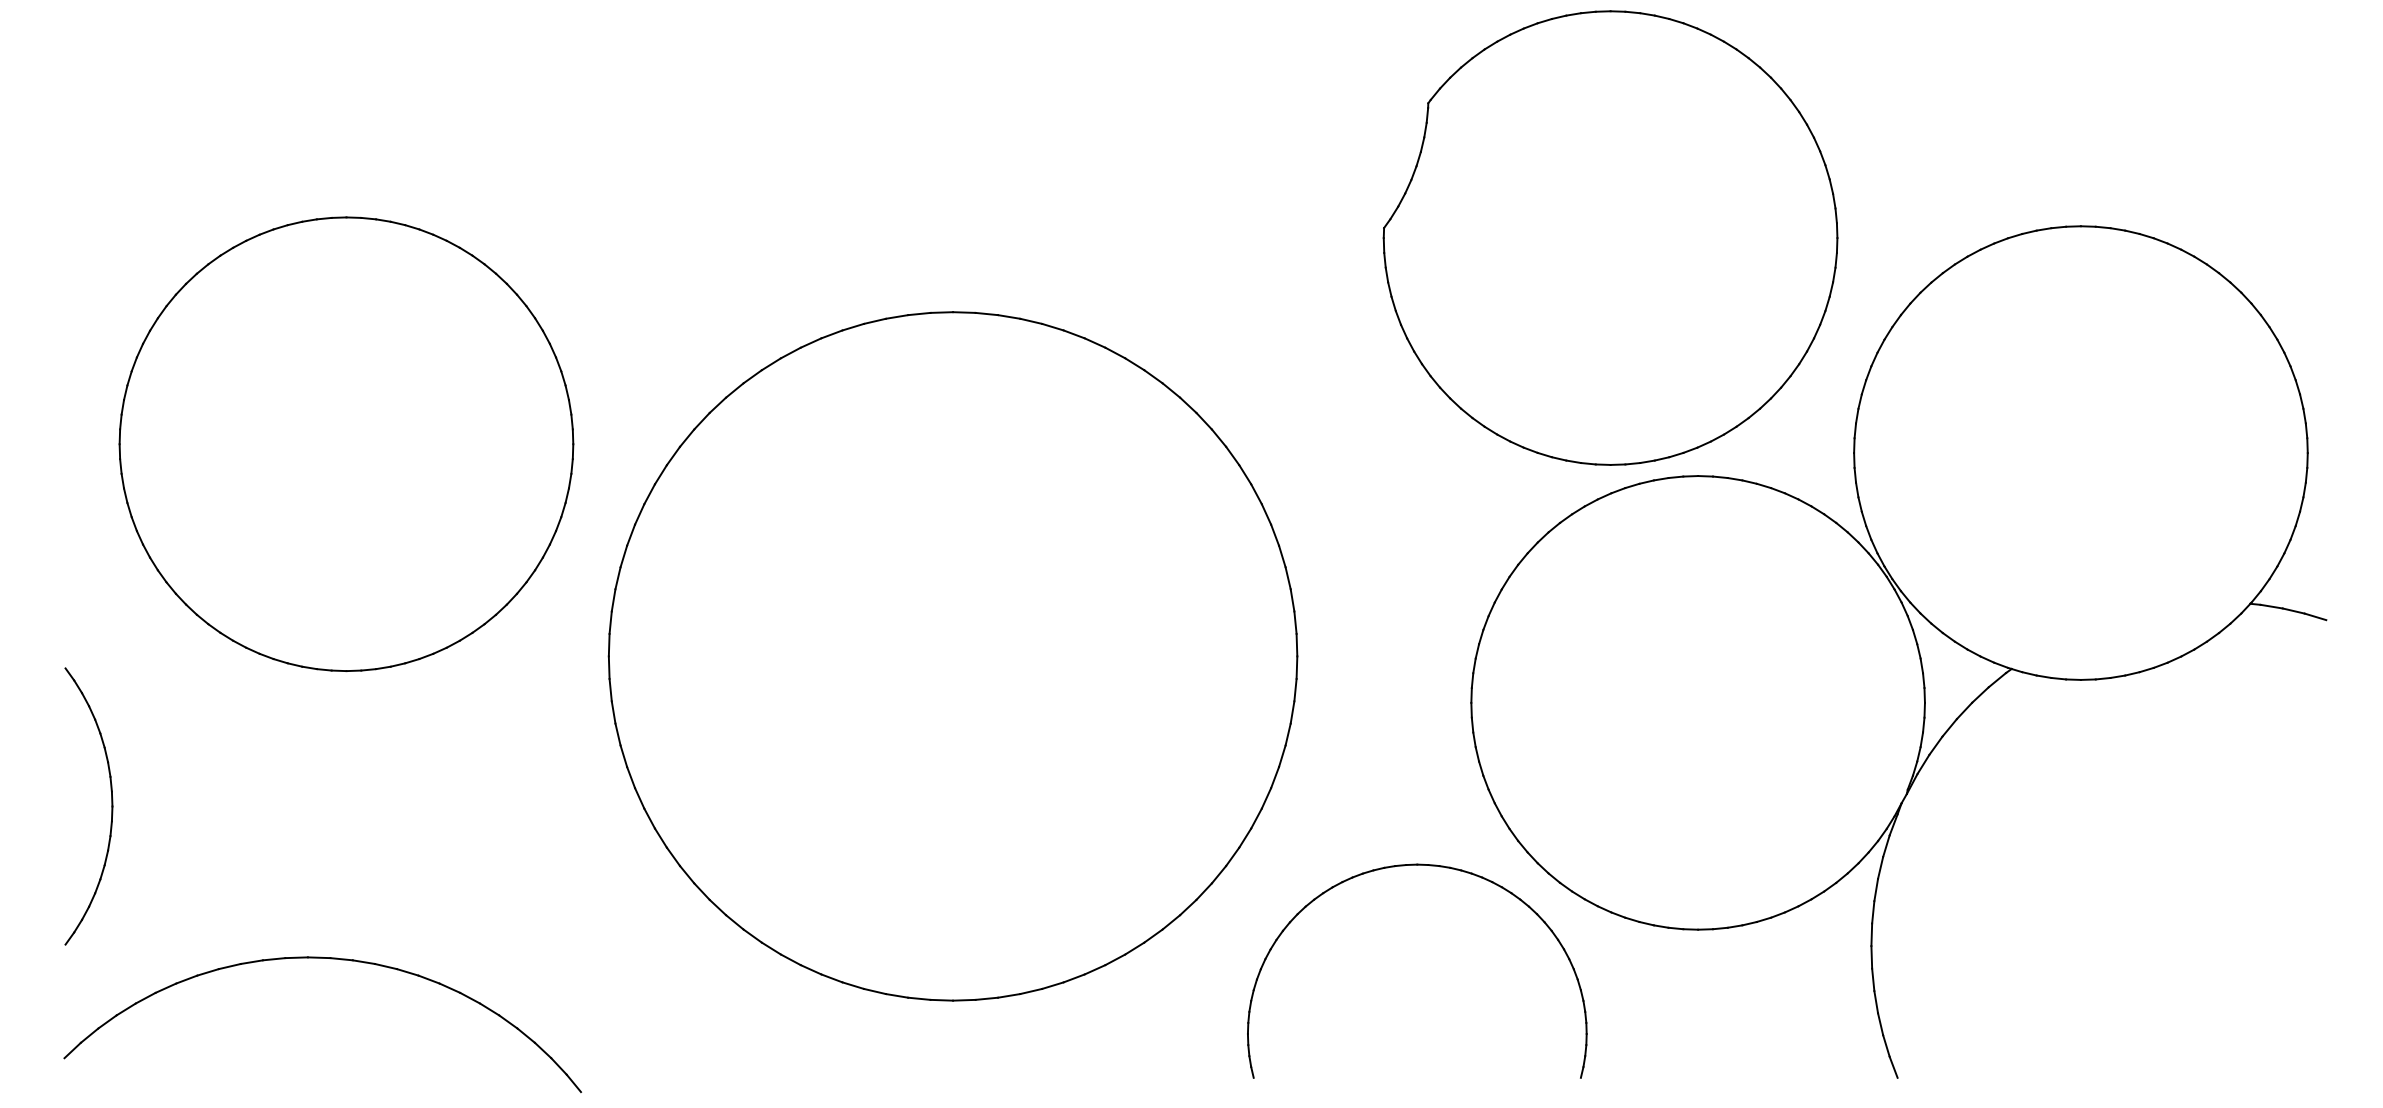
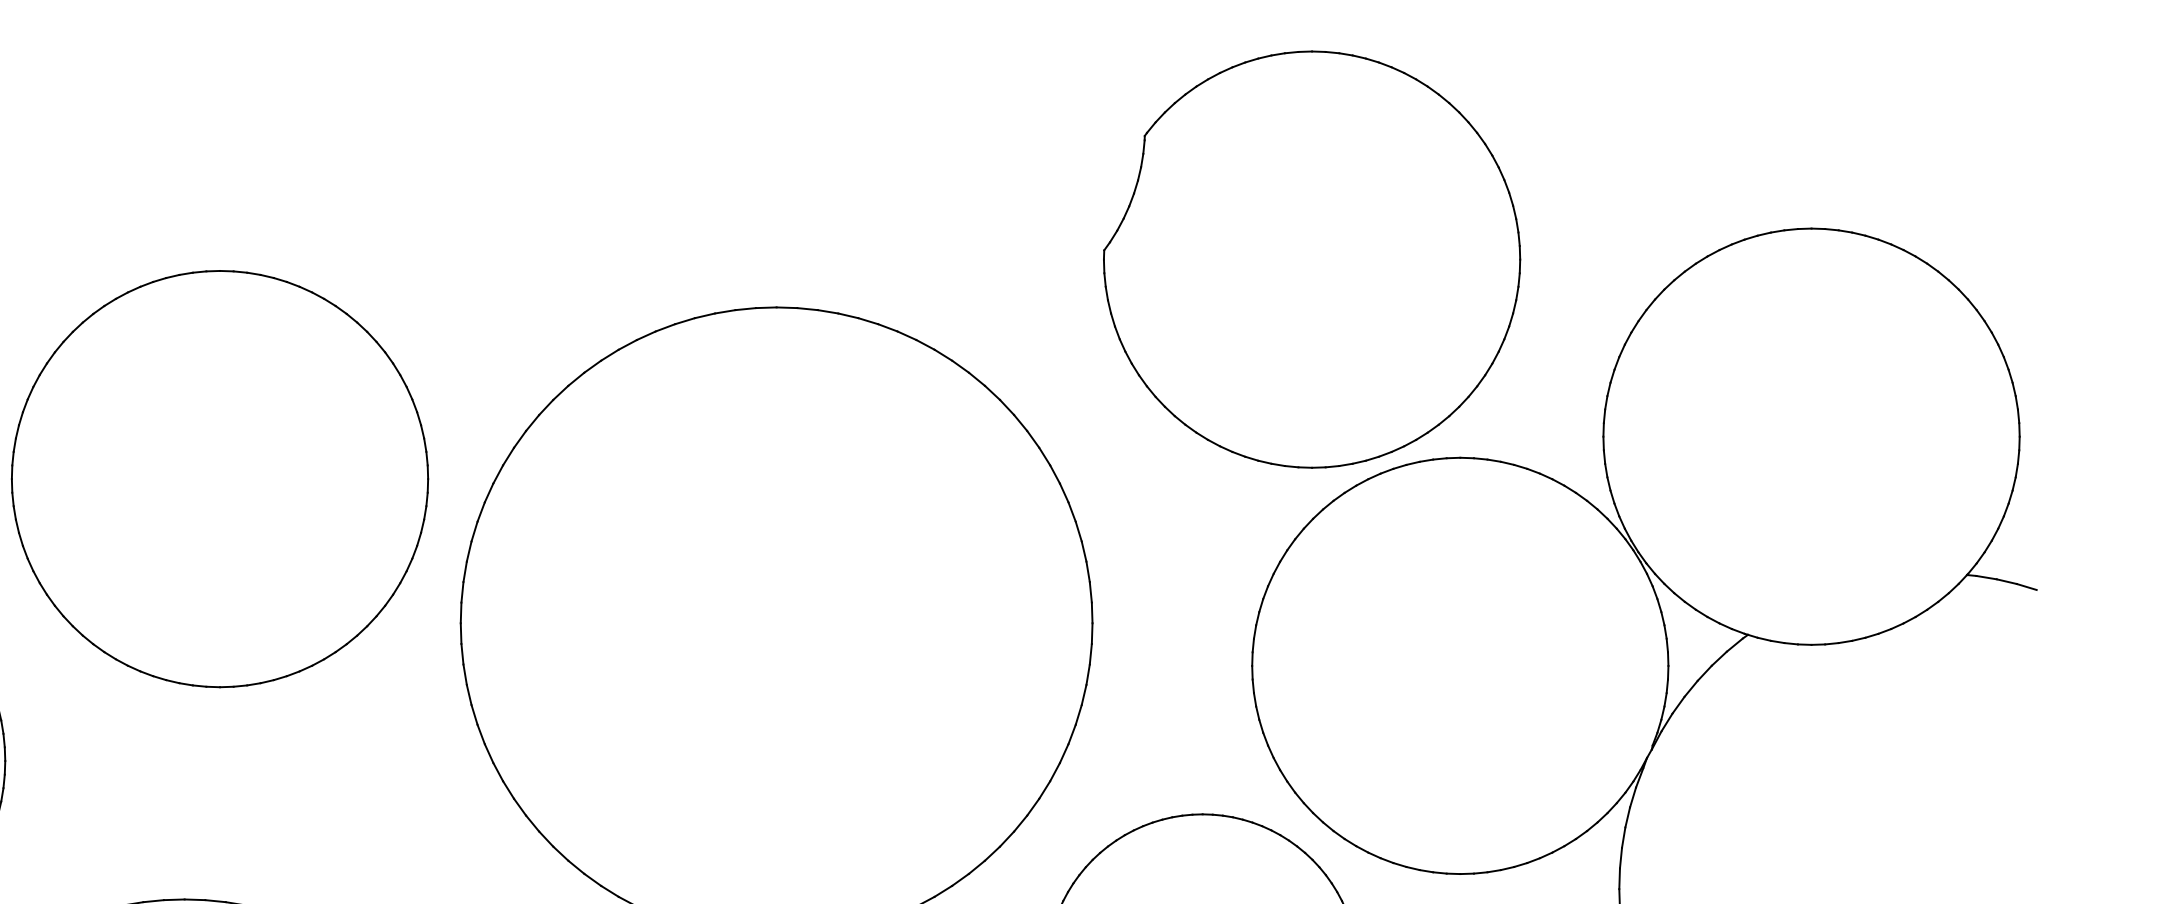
part: (1610, 237) -> (1311, 259), moved
part: (346, 443) -> (220, 478), moved

